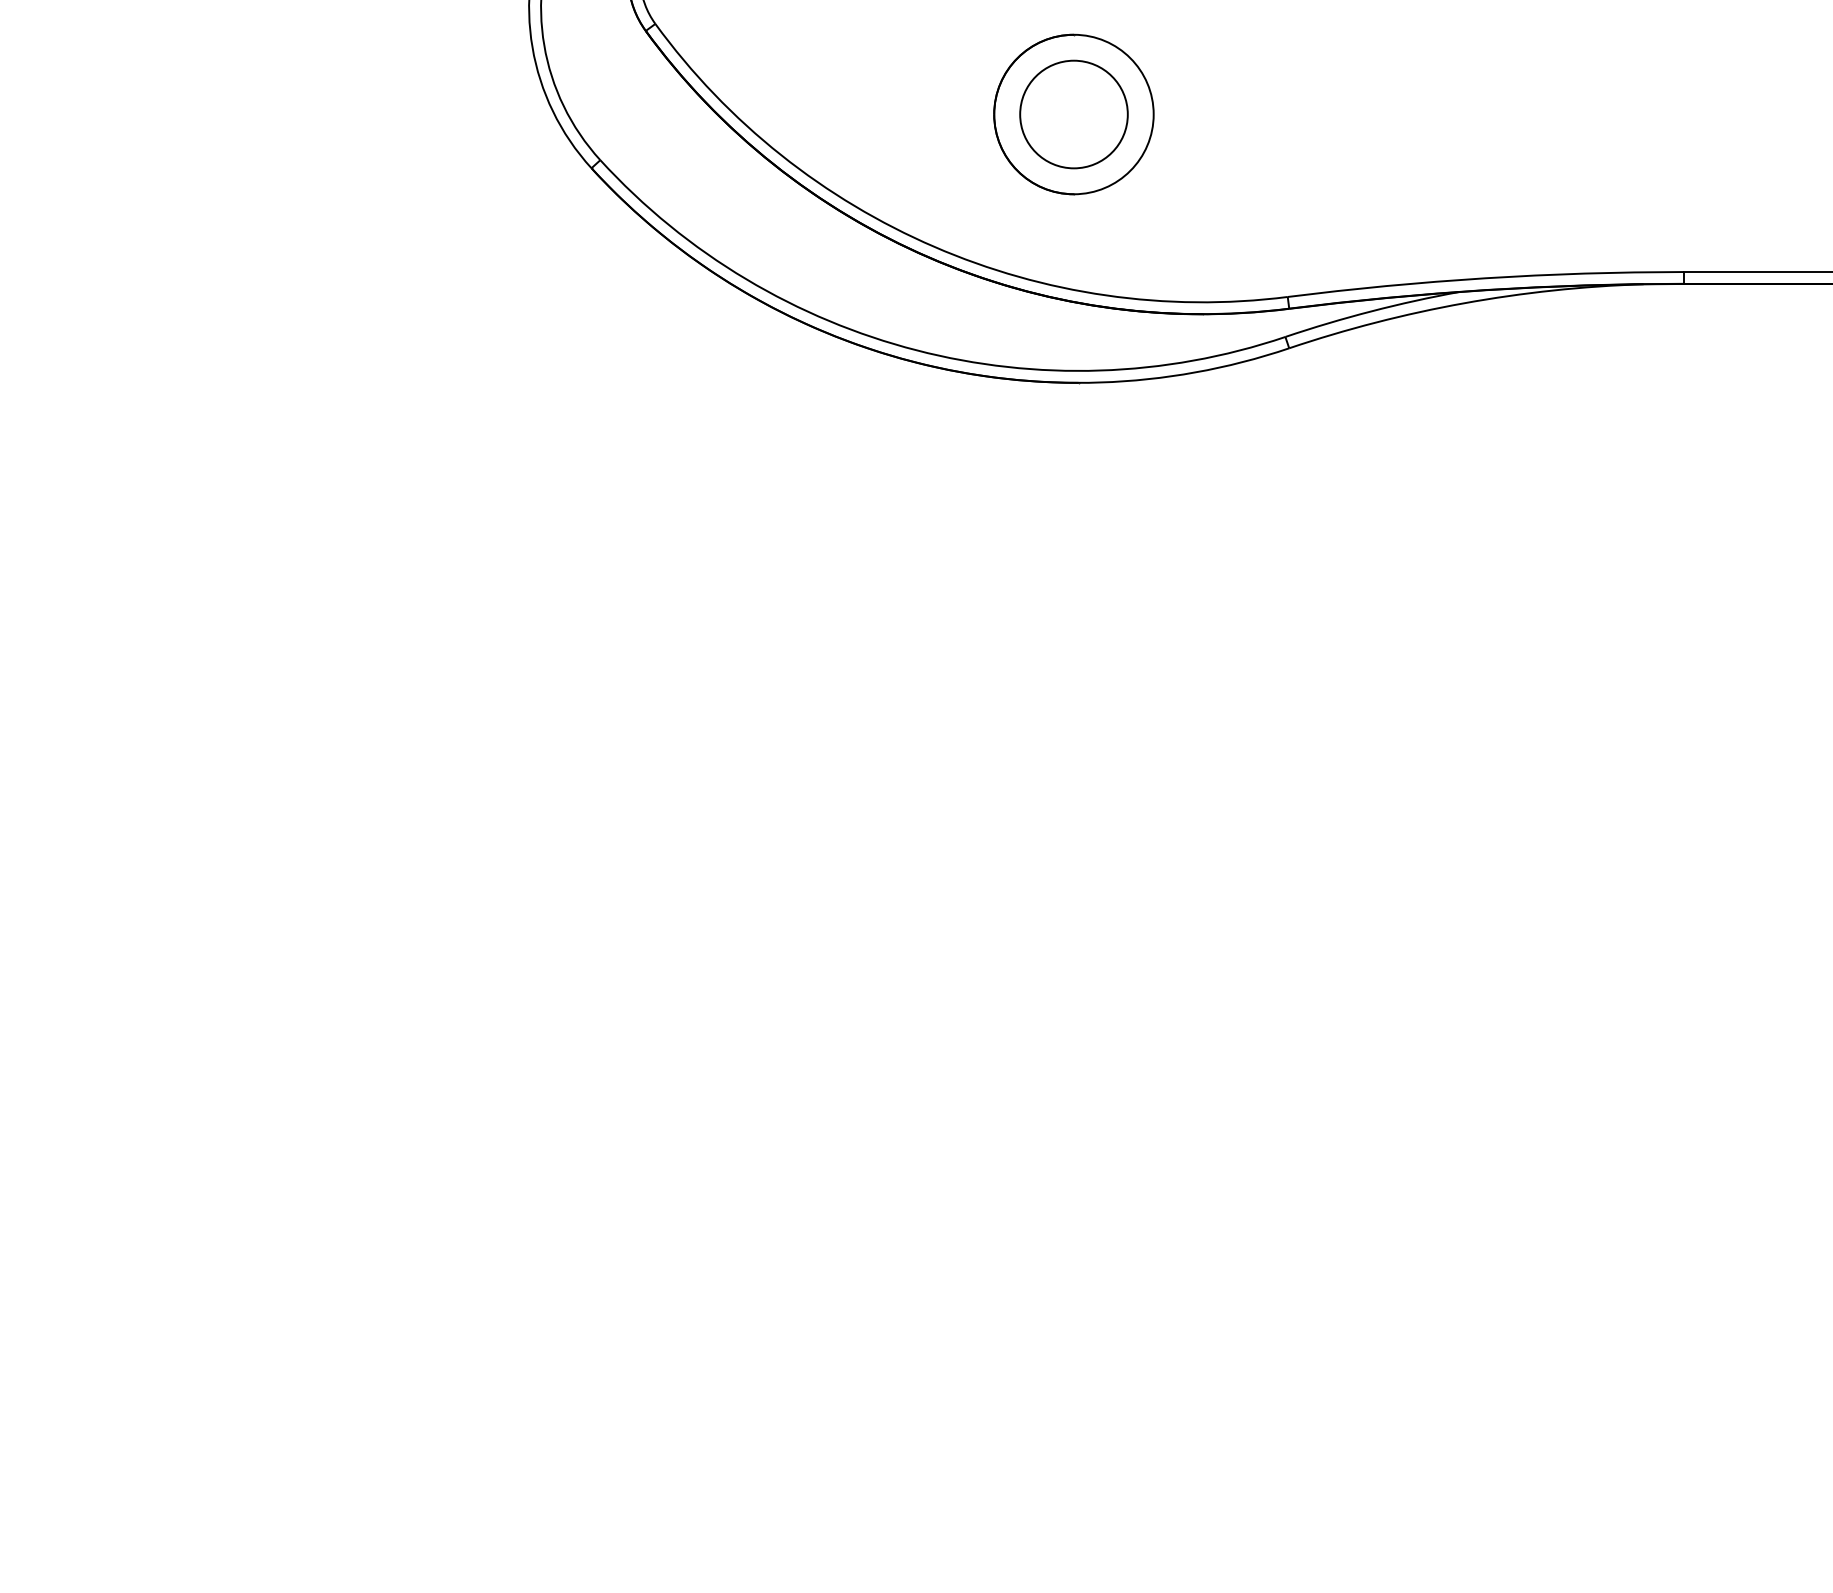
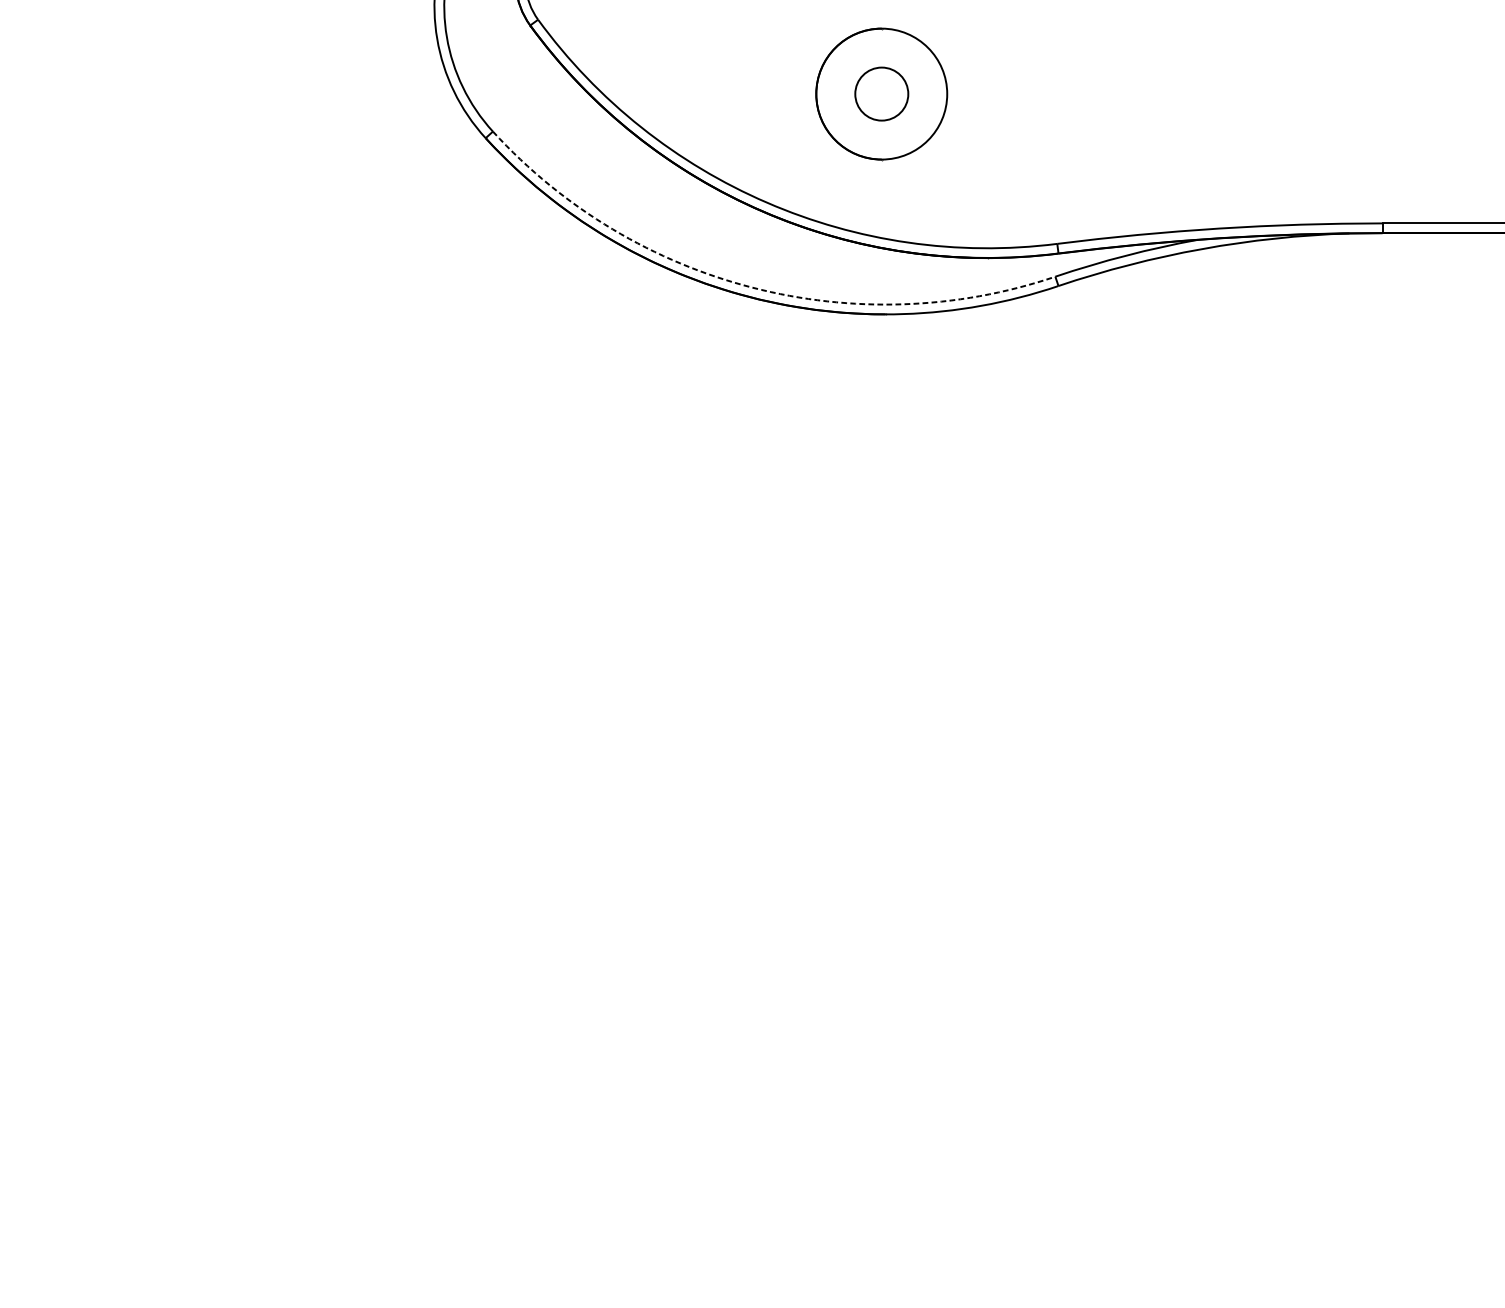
circle: (1073, 114) -> (881, 94), size x0.6
arc: (916, 350) -> (752, 287), solid -> dashed

